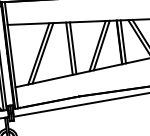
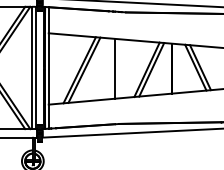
line: (123, 41) -> (176, 68), removed
line: (73, 47) -> (119, 68), removed

